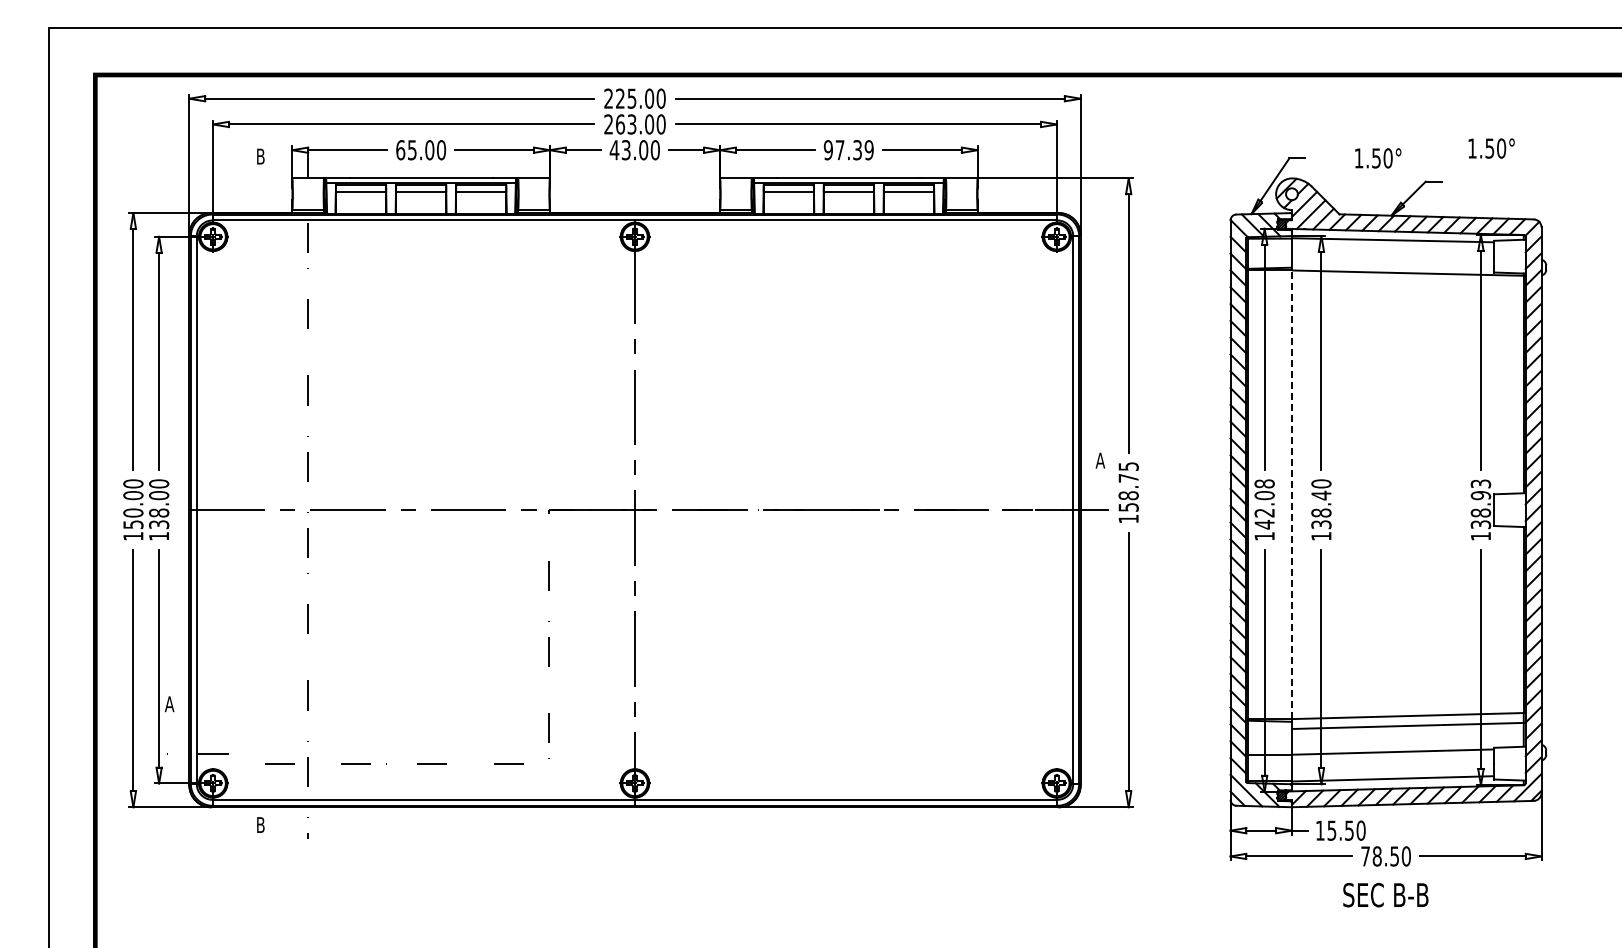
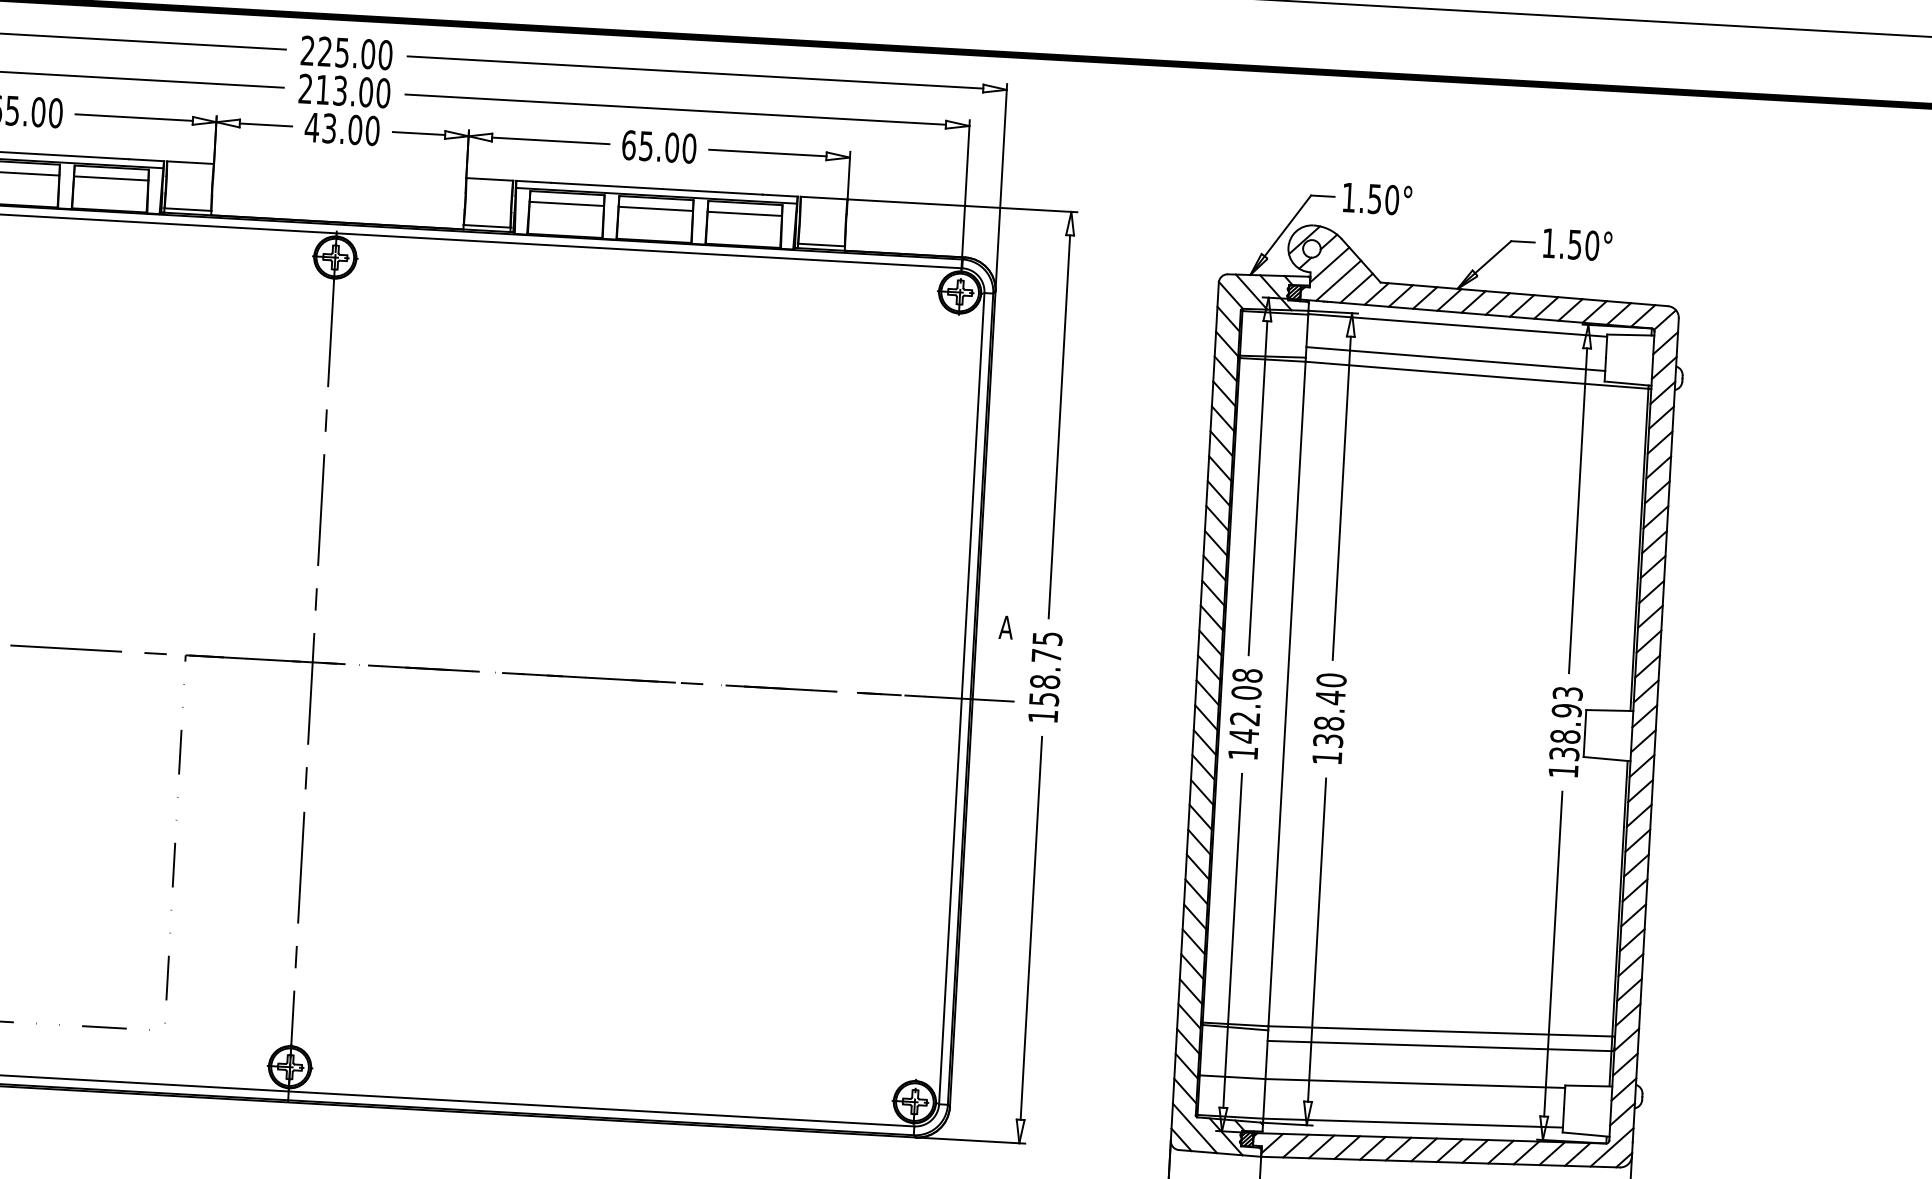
text: (620, 124) -> (323, 89), 263.00 -> 213.00
text: (1491, 148) -> (1577, 244), moved
text: (848, 150) -> (658, 147), 97.39 -> 65.00
text: (1378, 158) -> (1377, 199), moved
line: (1392, 262) -> (1455, 358), added
line: (1291, 494) -> (1286, 693), dashed -> solid

